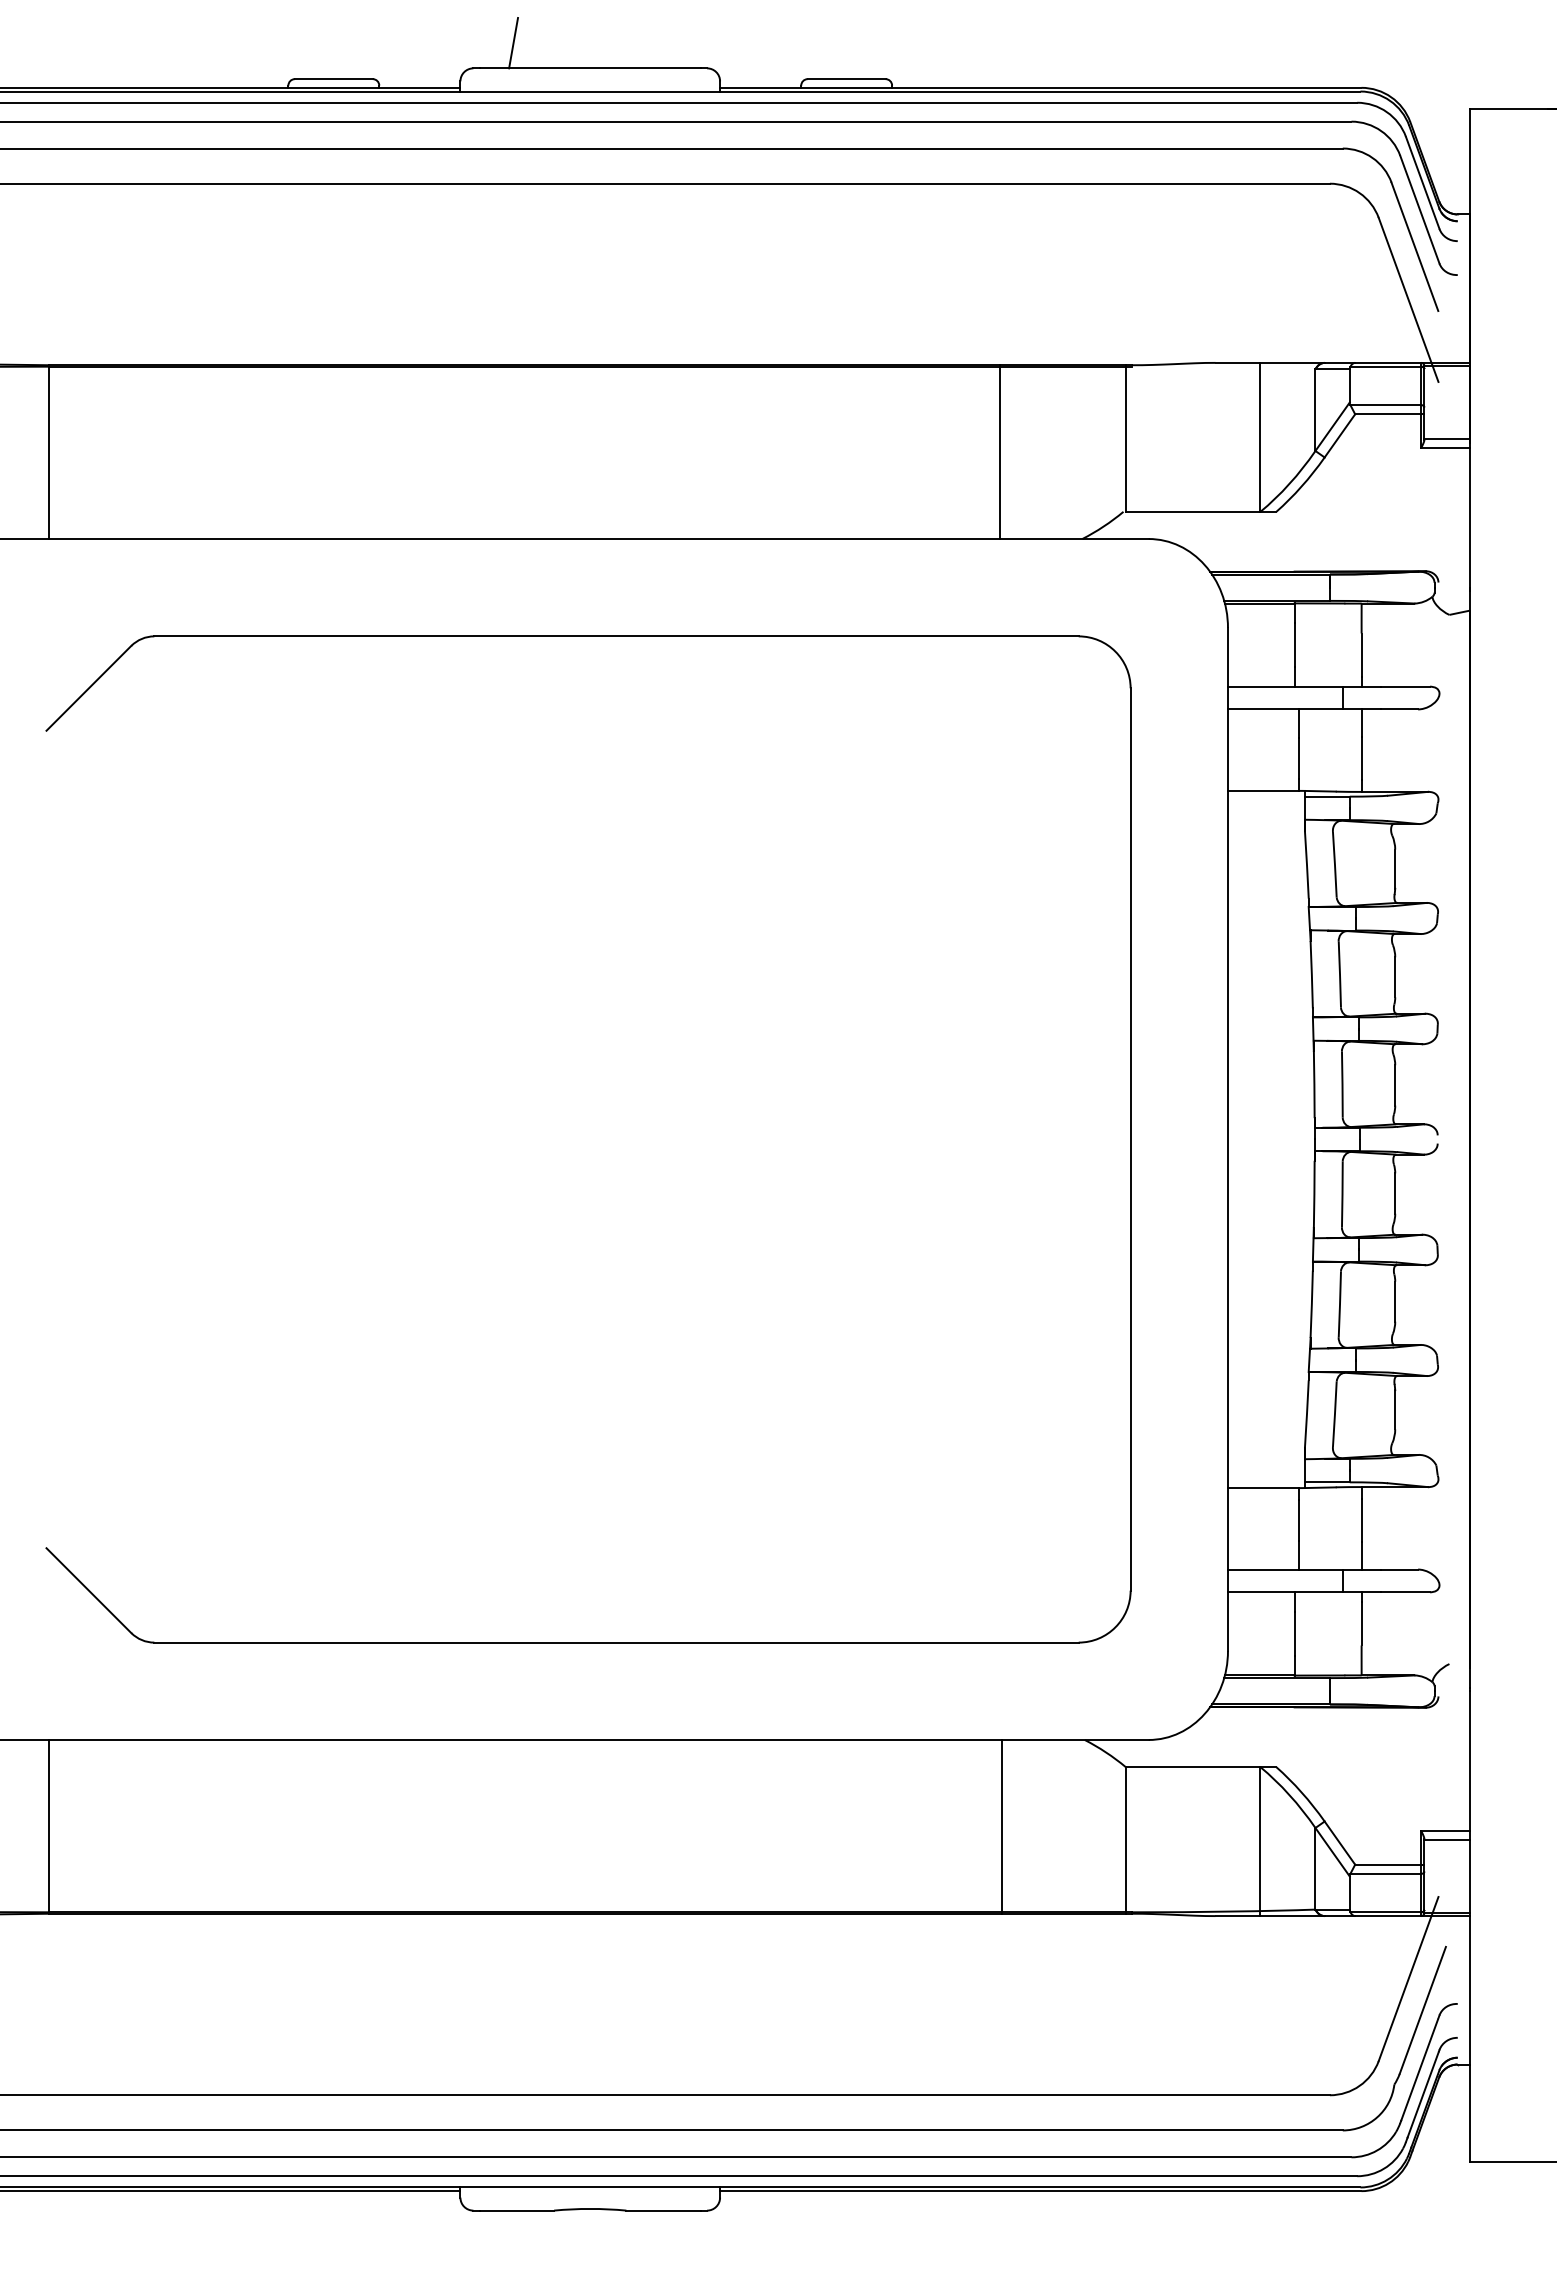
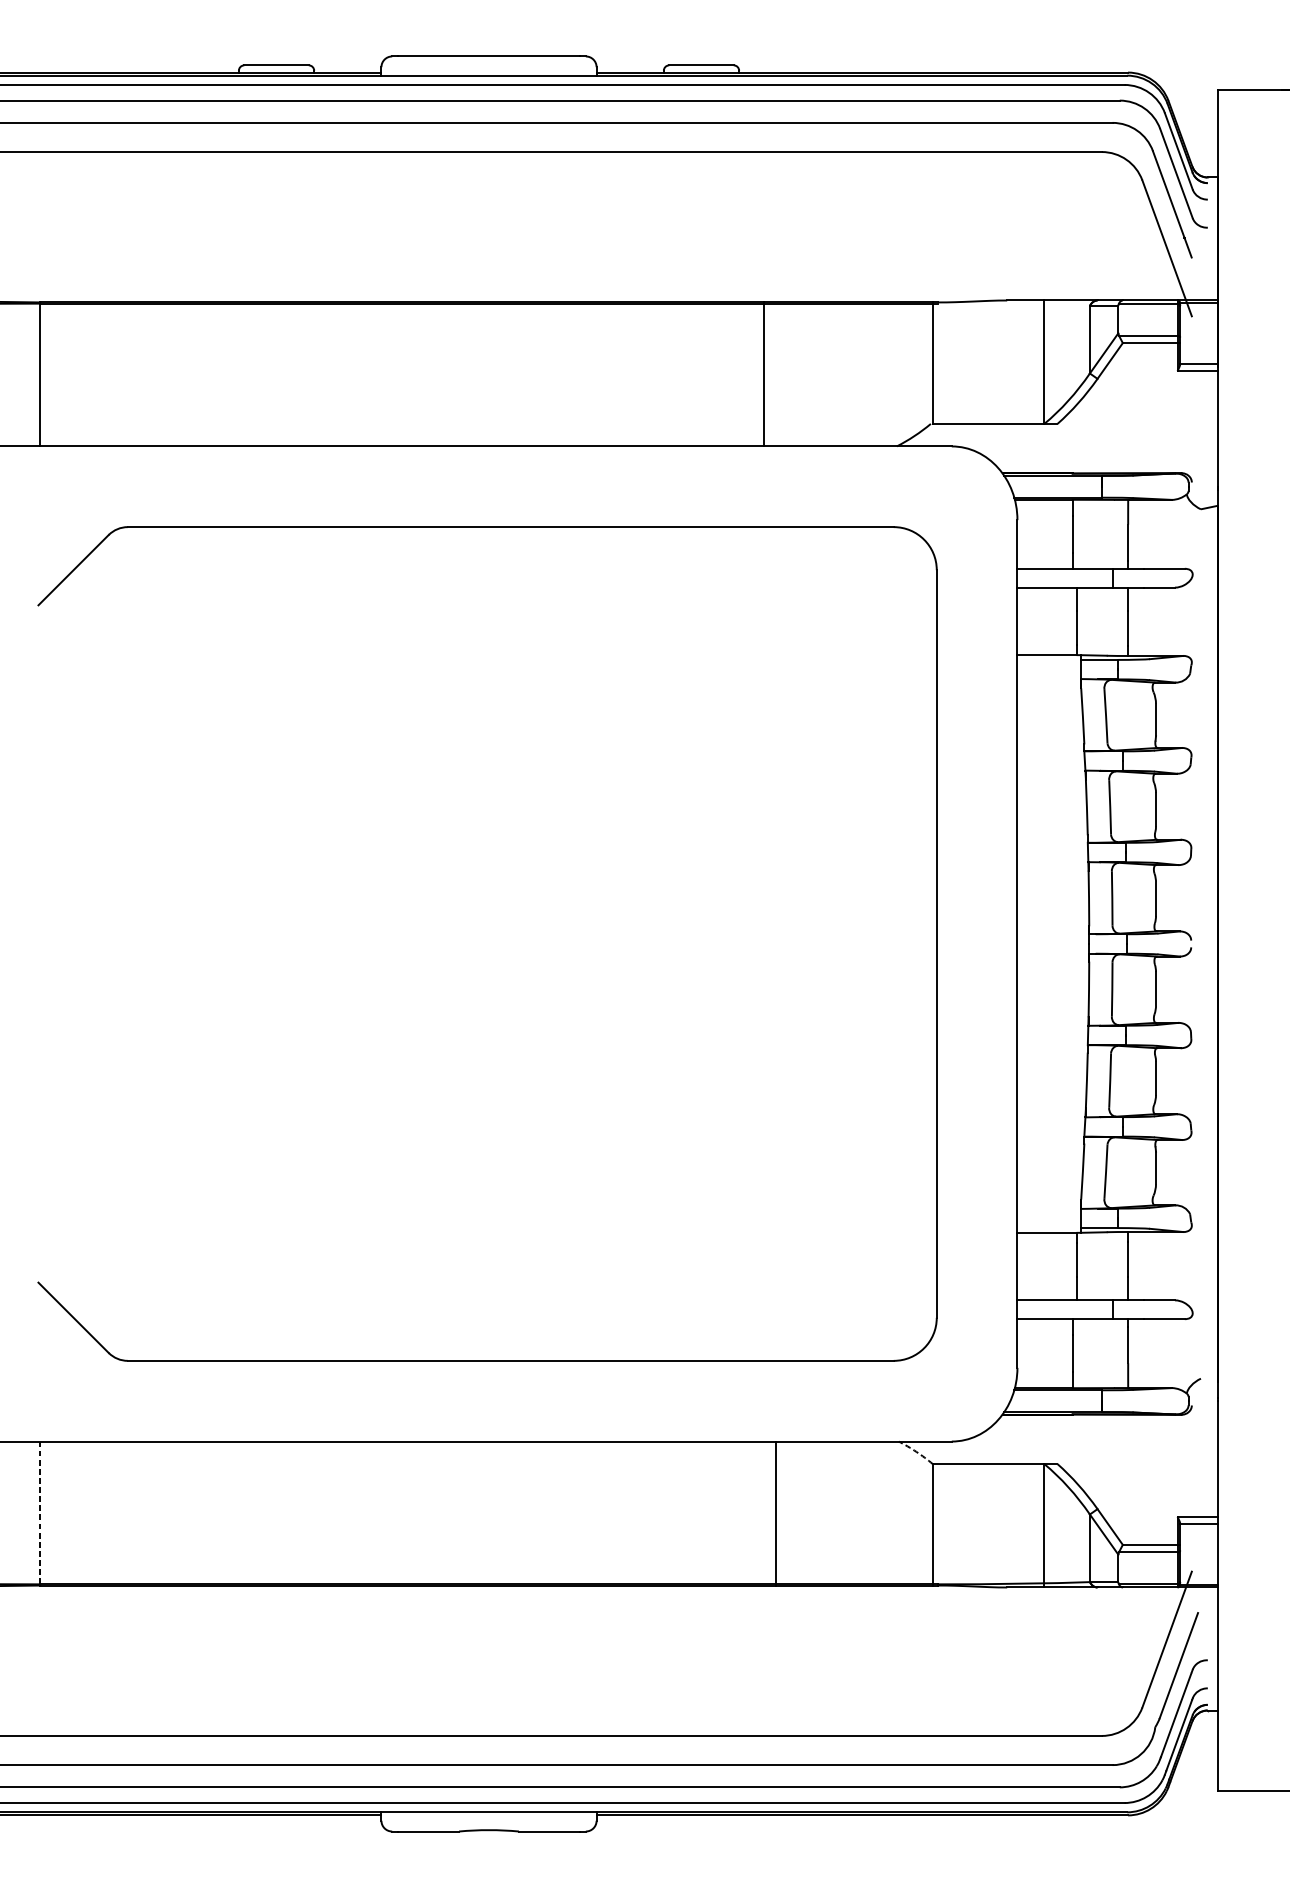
line: (513, 42) -> (425, 35), removed
line: (999, 452) -> (763, 374), moved
arc: (1106, 1752) -> (916, 1451), solid -> dashed
line: (48, 1826) -> (40, 1513), solid -> dashed
line: (1002, 1826) -> (775, 1513), moved

